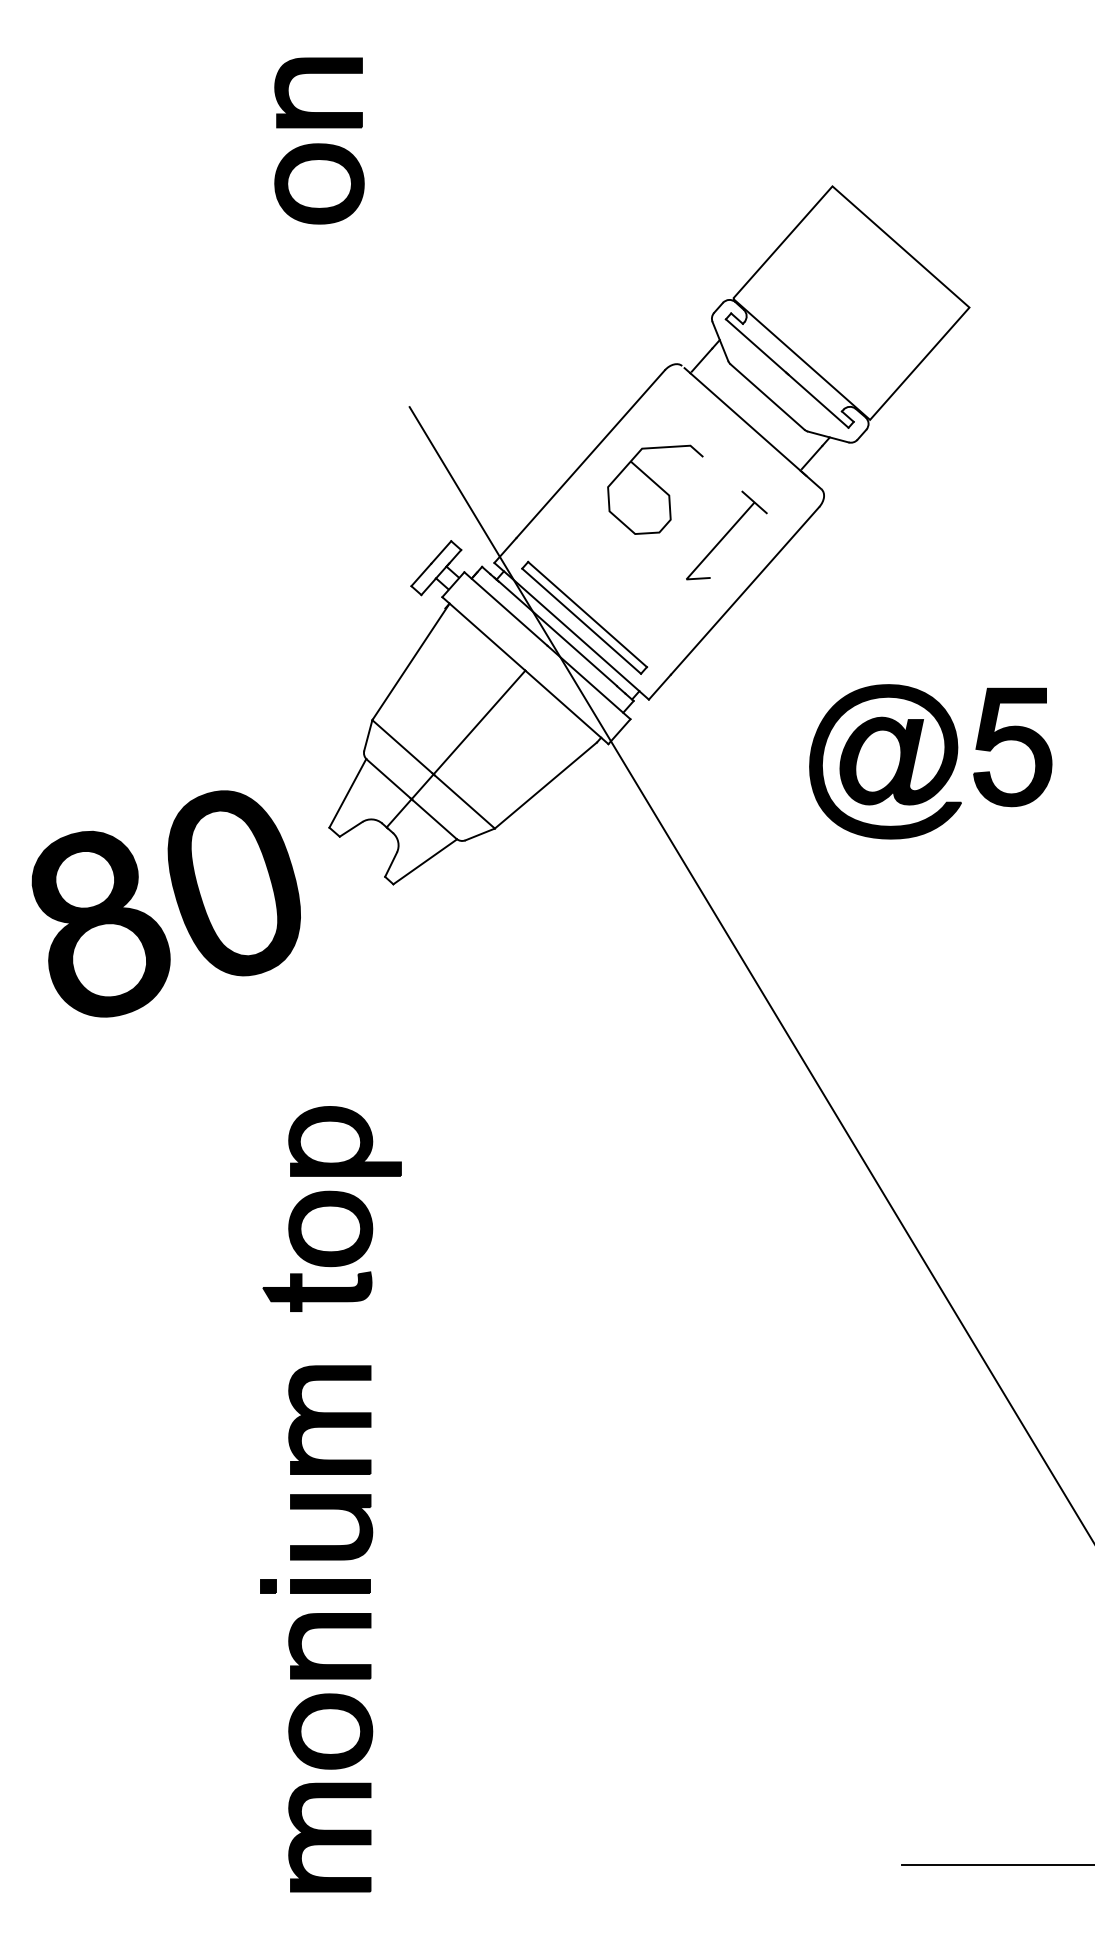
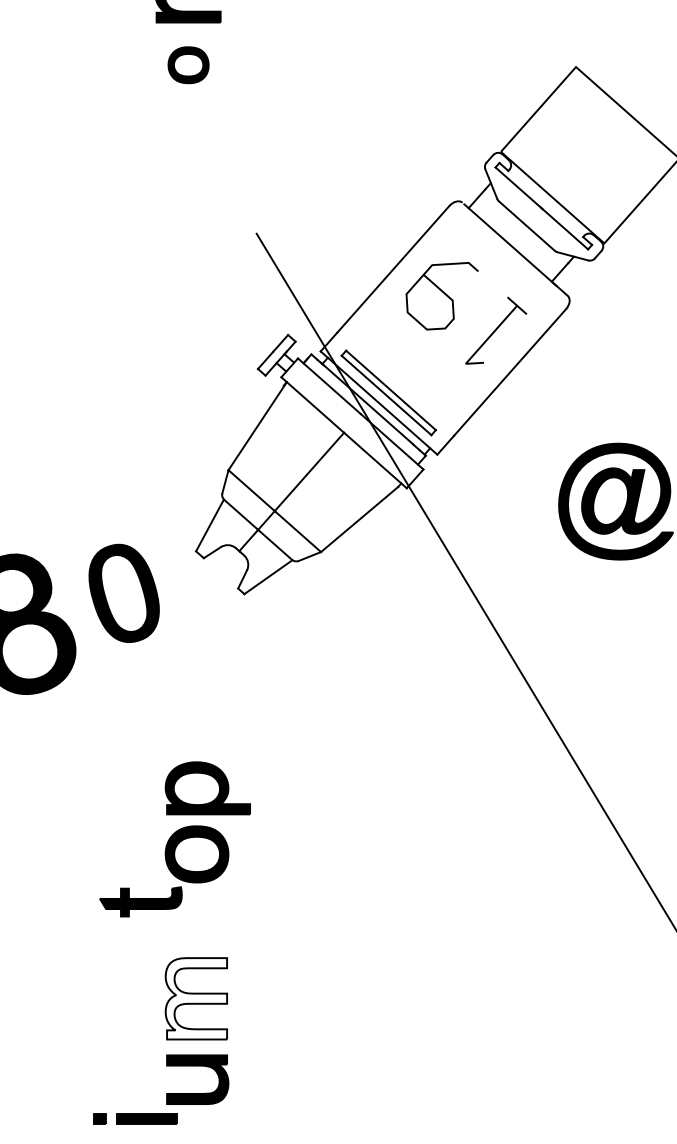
part: (319, 183) -> (188, 64), size x0.6
part: (233, 883) -> (123, 593), size x0.7
part: (317, 1291) -> (141, 901), moved
fill: (329, 1420) -> (196, 999), removed
part: (315, 1586) -> (135, 1119), moved

